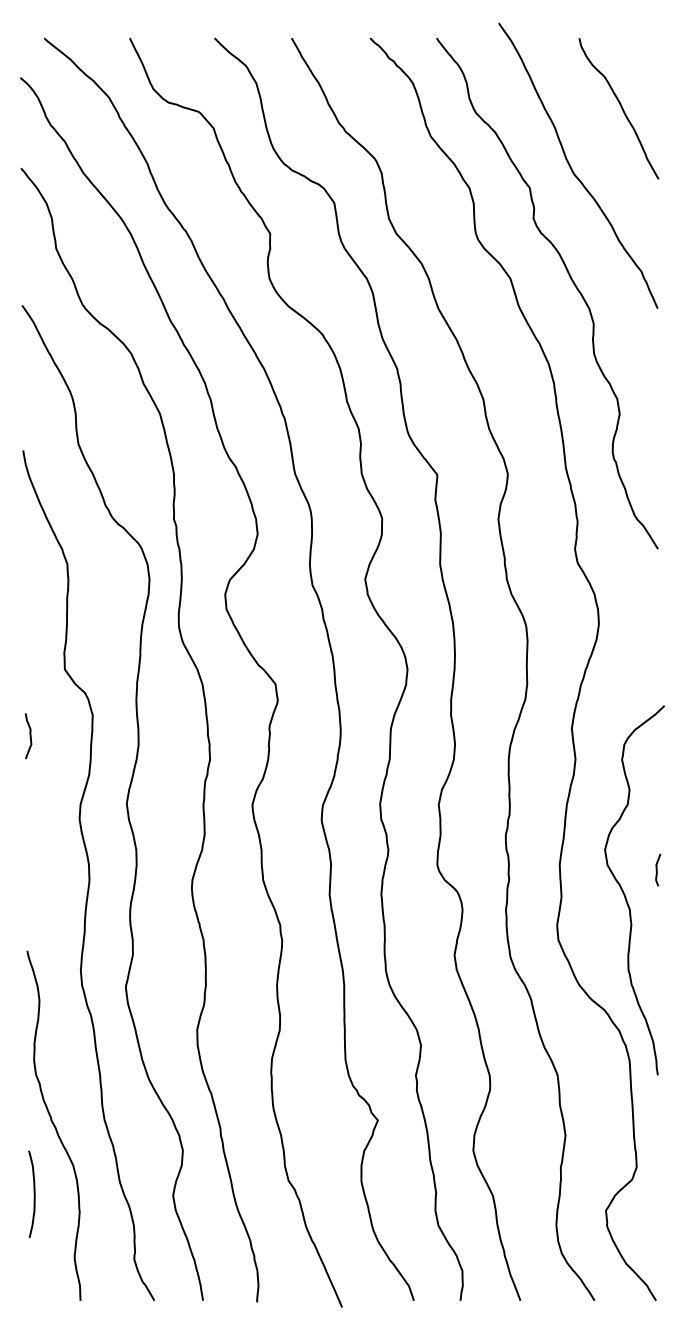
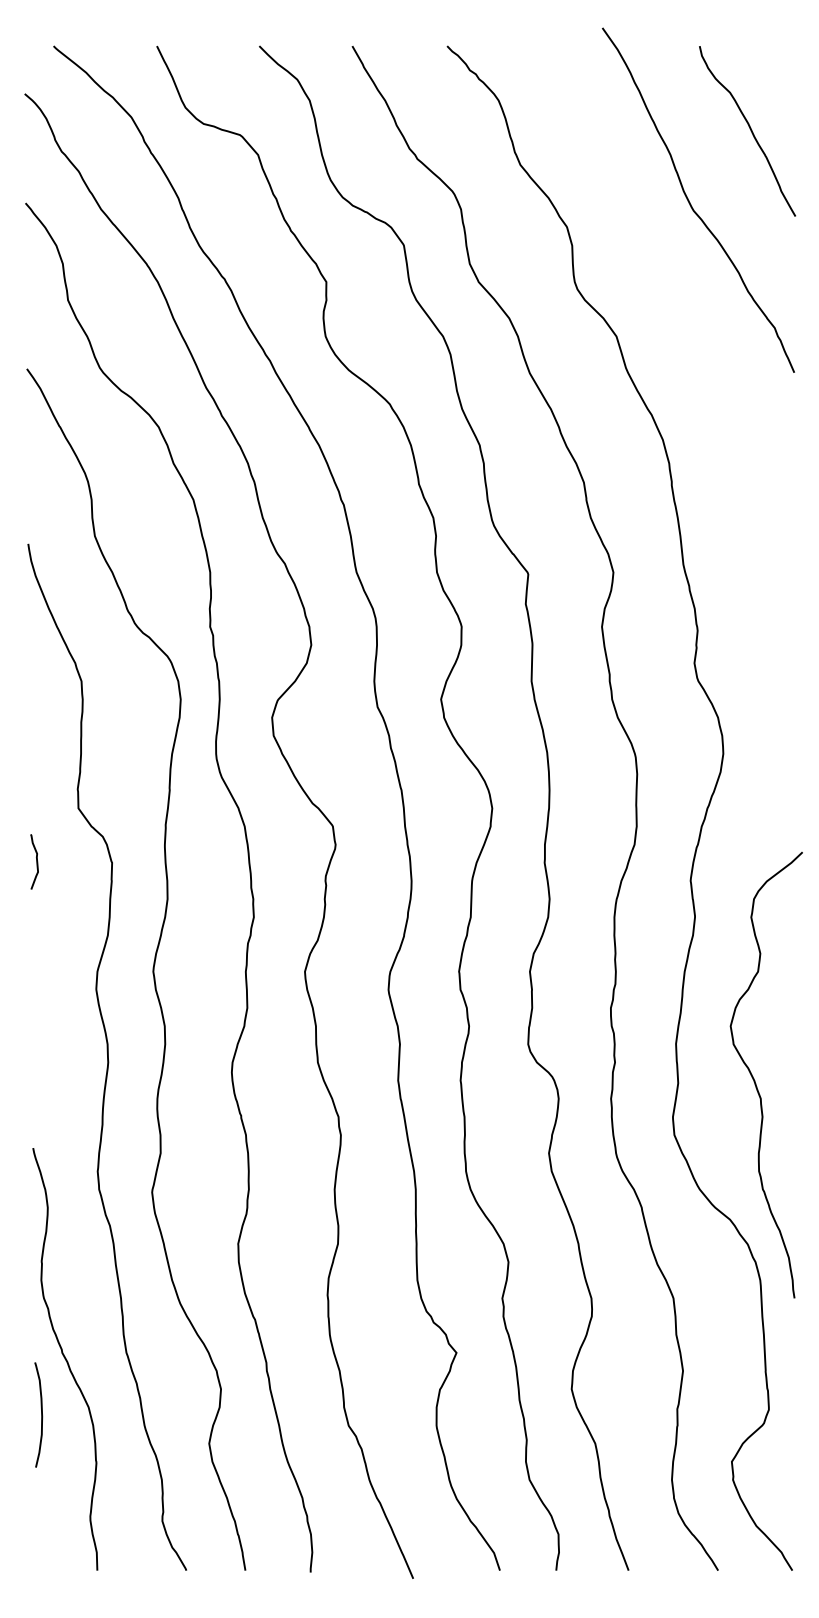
curve: (571, 281) -> (690, 339), removed
curve: (30, 735) -> (36, 861), moved
line: (657, 870) -> (794, 1050), removed
curve: (34, 1193) -> (41, 1414), moved

